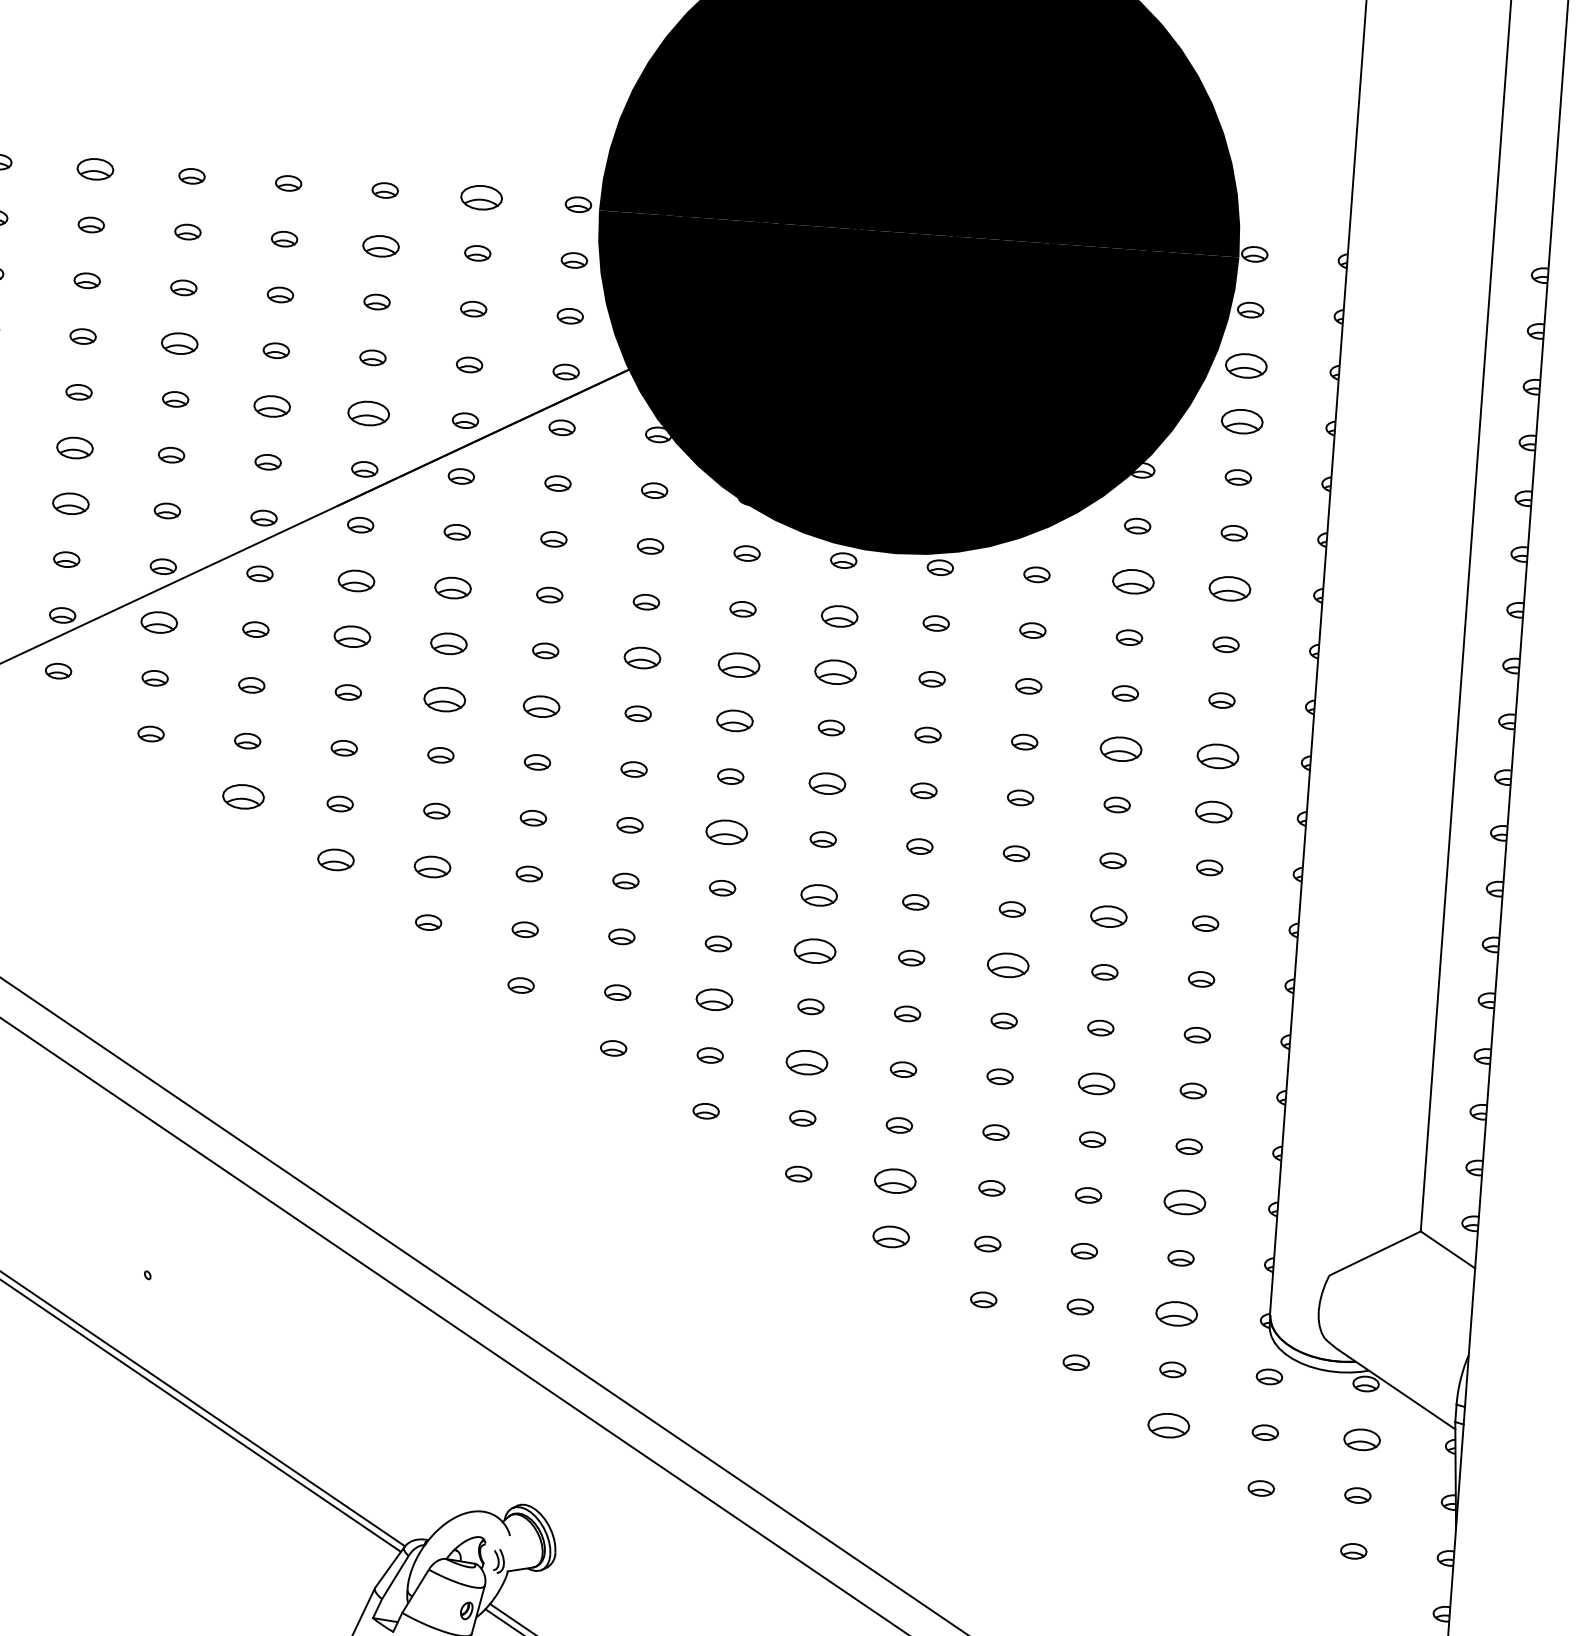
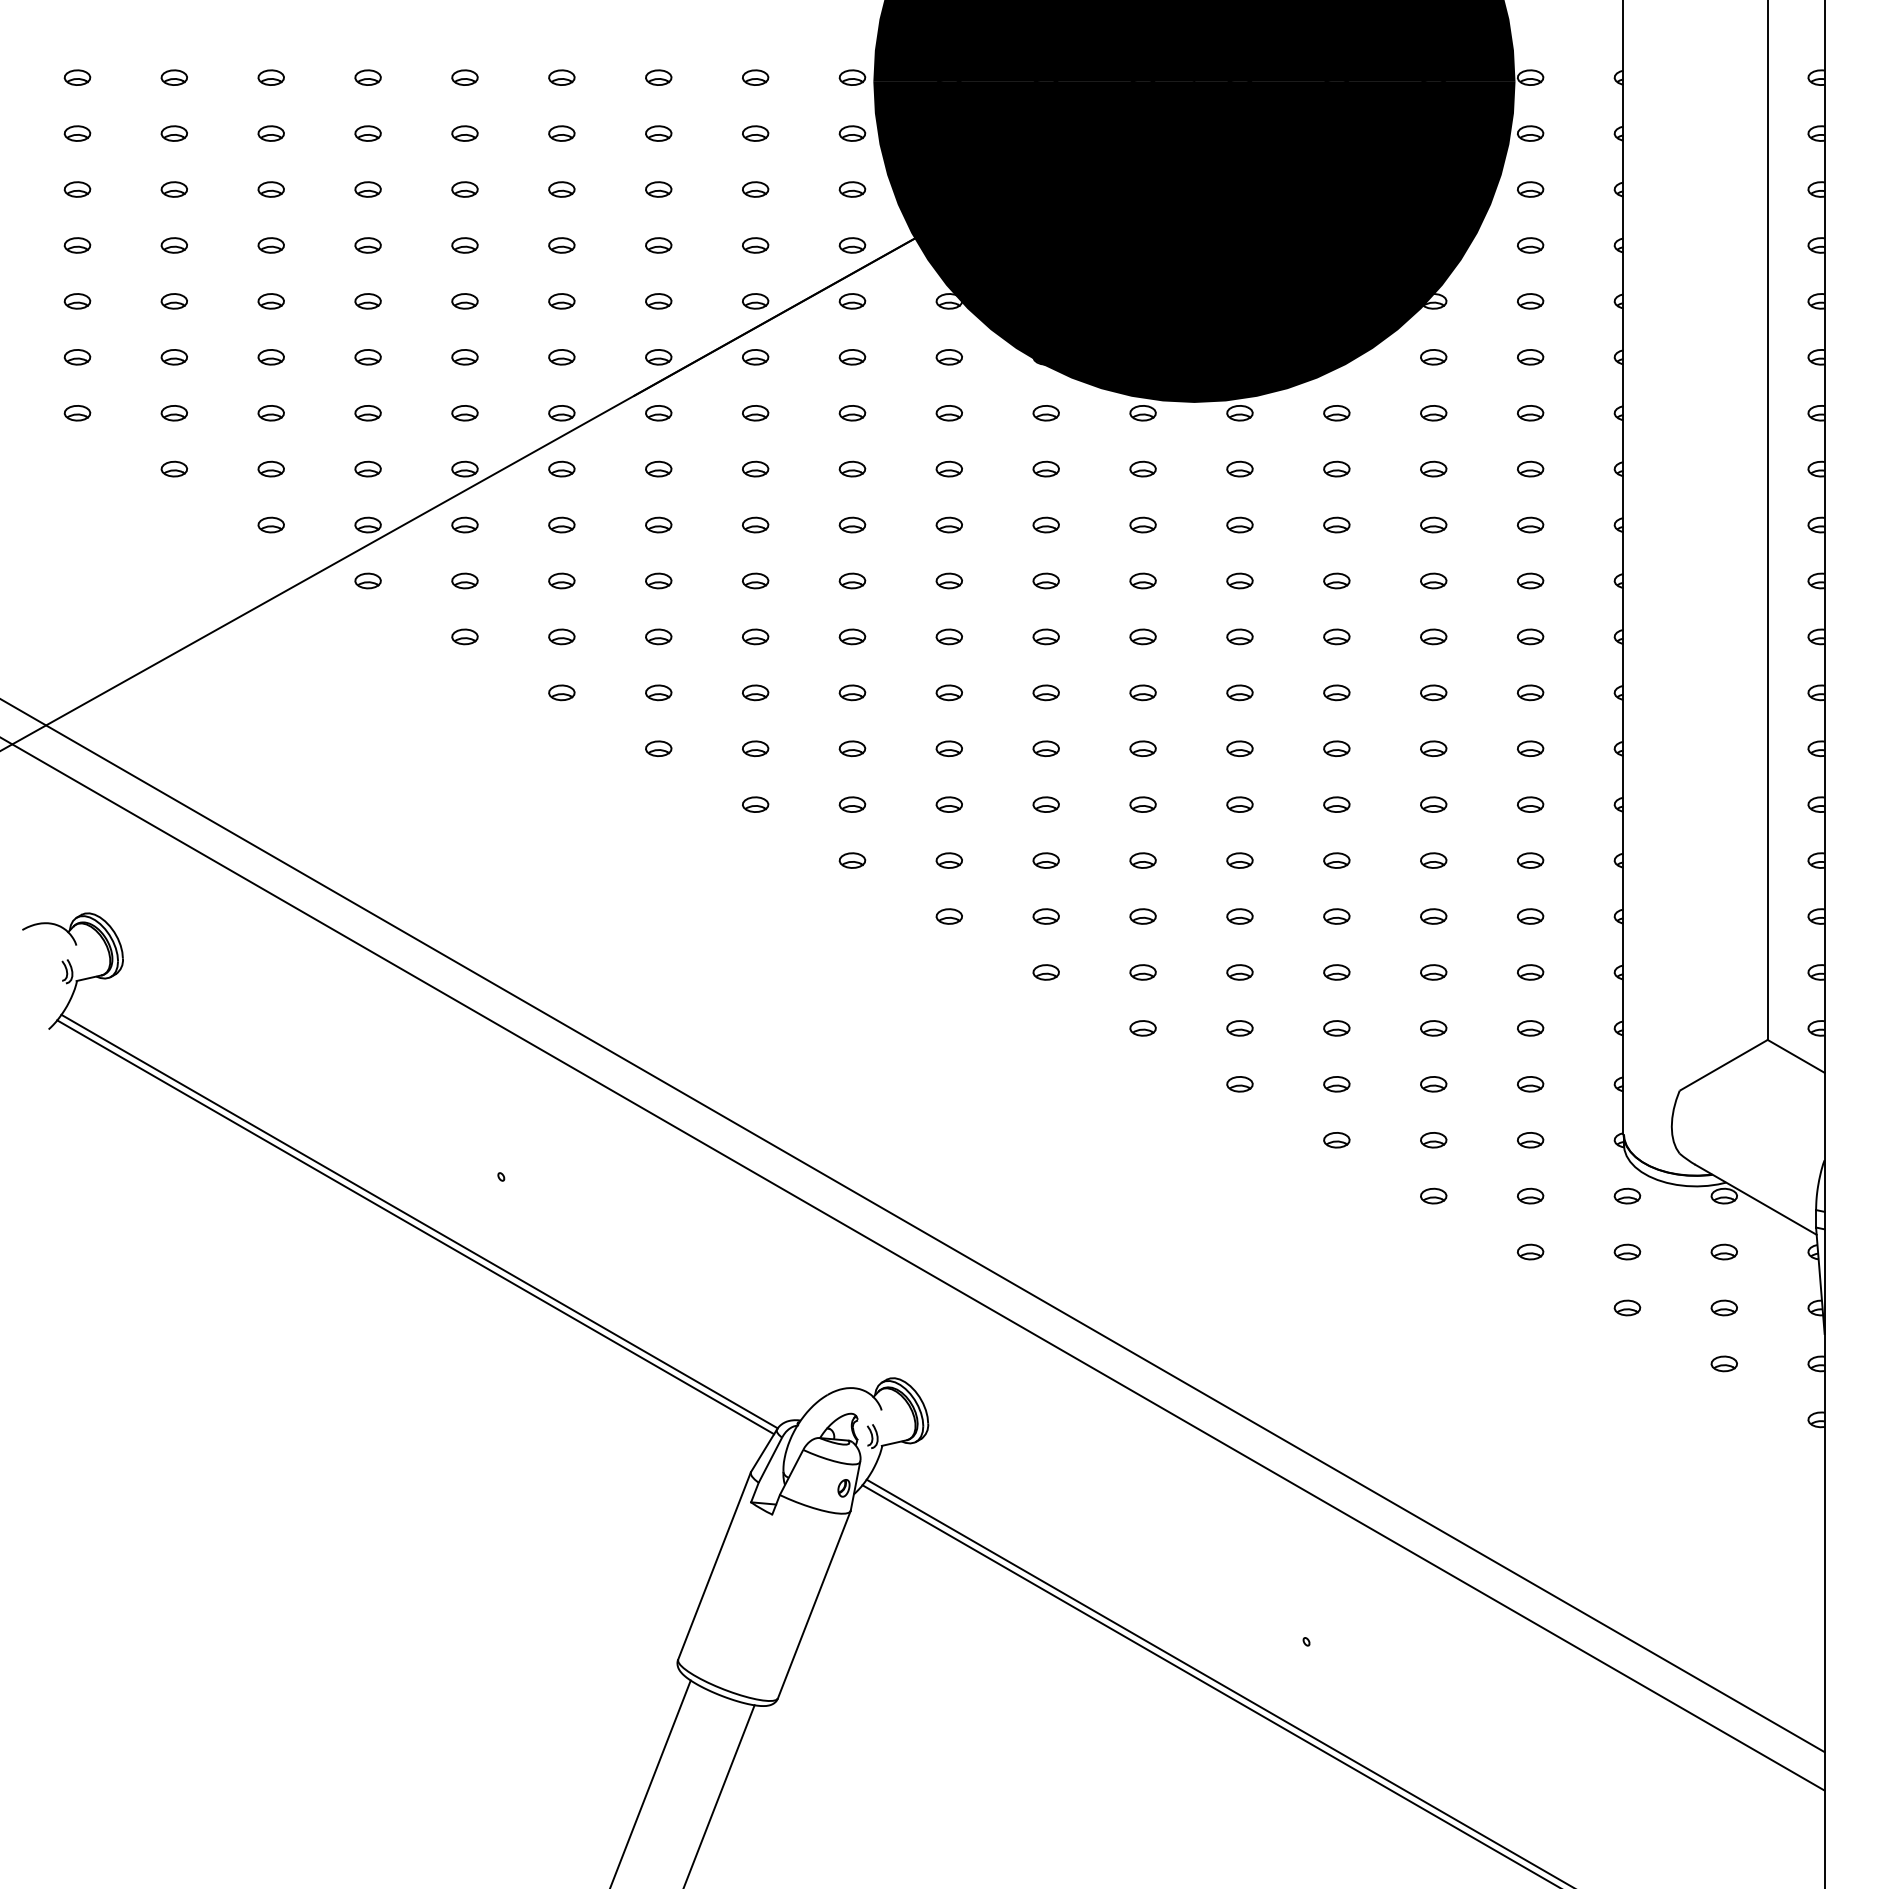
part: (94, 169) -> (367, 77), size x0.71
part: (481, 197) -> (755, 77), size x0.62
part: (380, 246) -> (658, 133), size x0.71
part: (179, 343) -> (464, 245), size x0.71
part: (1246, 365) -> (1530, 189), size x0.62
part: (271, 406) -> (561, 301), size x0.71
part: (368, 413) -> (658, 301), size x0.62
part: (1242, 421) -> (1530, 245), size x0.62
part: (74, 448) -> (367, 357), size x0.71
part: (70, 504) -> (367, 413), size x0.71
part: (356, 580) -> (658, 468), size x0.71
part: (1133, 582) -> (1433, 413), size x0.62
part: (453, 587) -> (755, 468), size x0.71
part: (1230, 589) -> (1530, 413), size x0.62
part: (839, 615) -> (1142, 468), size x0.71
part: (158, 621) -> (464, 524), size x0.71
part: (352, 636) -> (658, 524), size x0.71
part: (449, 643) -> (755, 524), size x0.71
part: (641, 657) -> (948, 524), size x0.71
part: (738, 664) -> (1045, 524), size x0.62
part: (835, 671) -> (1142, 524), size x0.62
part: (444, 699) -> (755, 580), size x0.62
part: (541, 706) -> (852, 580), size x0.71
part: (734, 720) -> (1045, 580), size x0.71
part: (1121, 748) -> (1433, 580), size x0.62
part: (1217, 755) -> (1530, 580), size x0.62
part: (826, 783) -> (1142, 636), size x0.71
part: (243, 796) -> (561, 692), size x0.62
part: (1213, 811) -> (1530, 636), size x0.71
part: (725, 832) -> (1045, 692), size x0.62
part: (335, 859) -> (658, 748), size x0.71
part: (432, 866) -> (755, 748), size x0.71
part: (818, 894) -> (1142, 748), size x0.71
part: (1108, 916) -> (1433, 748), size x0.71
part: (814, 950) -> (1142, 804), size x0.62
part: (1007, 965) -> (1336, 804), size x0.62
part: (713, 999) -> (1045, 860), size x0.71
part: (806, 1062) -> (1142, 916), size x0.62
part: (1096, 1083) -> (1433, 916), size x0.71
part: (894, 1181) -> (1239, 1028), size x0.62
part: (1185, 1202) -> (1530, 1028), size x0.62
part: (890, 1237) -> (1239, 1084), size x0.71
part: (1176, 1314) -> (1530, 1140), size x0.62
part: (1168, 1425) -> (1530, 1251), size x0.62
part: (1361, 1439) -> (1723, 1251), size x0.71

